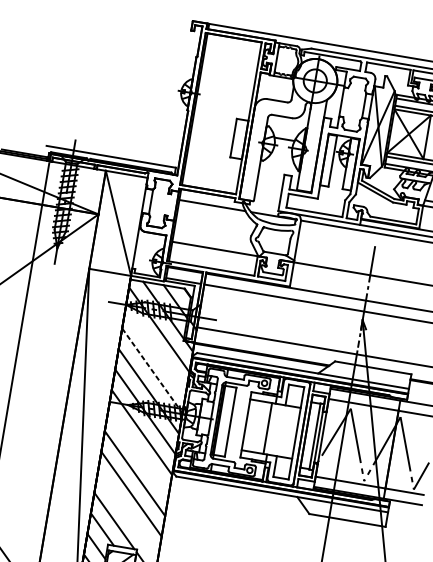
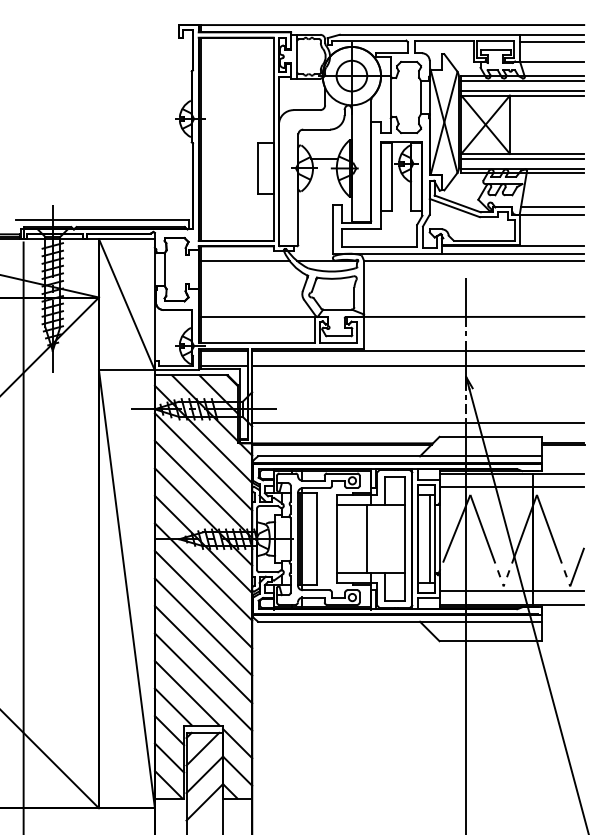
line: (155, 350) -> (203, 461), added
line: (152, 370) -> (203, 489), dashed -> solid
line: (138, 453) -> (203, 599), added
line: (128, 514) -> (203, 681), added

